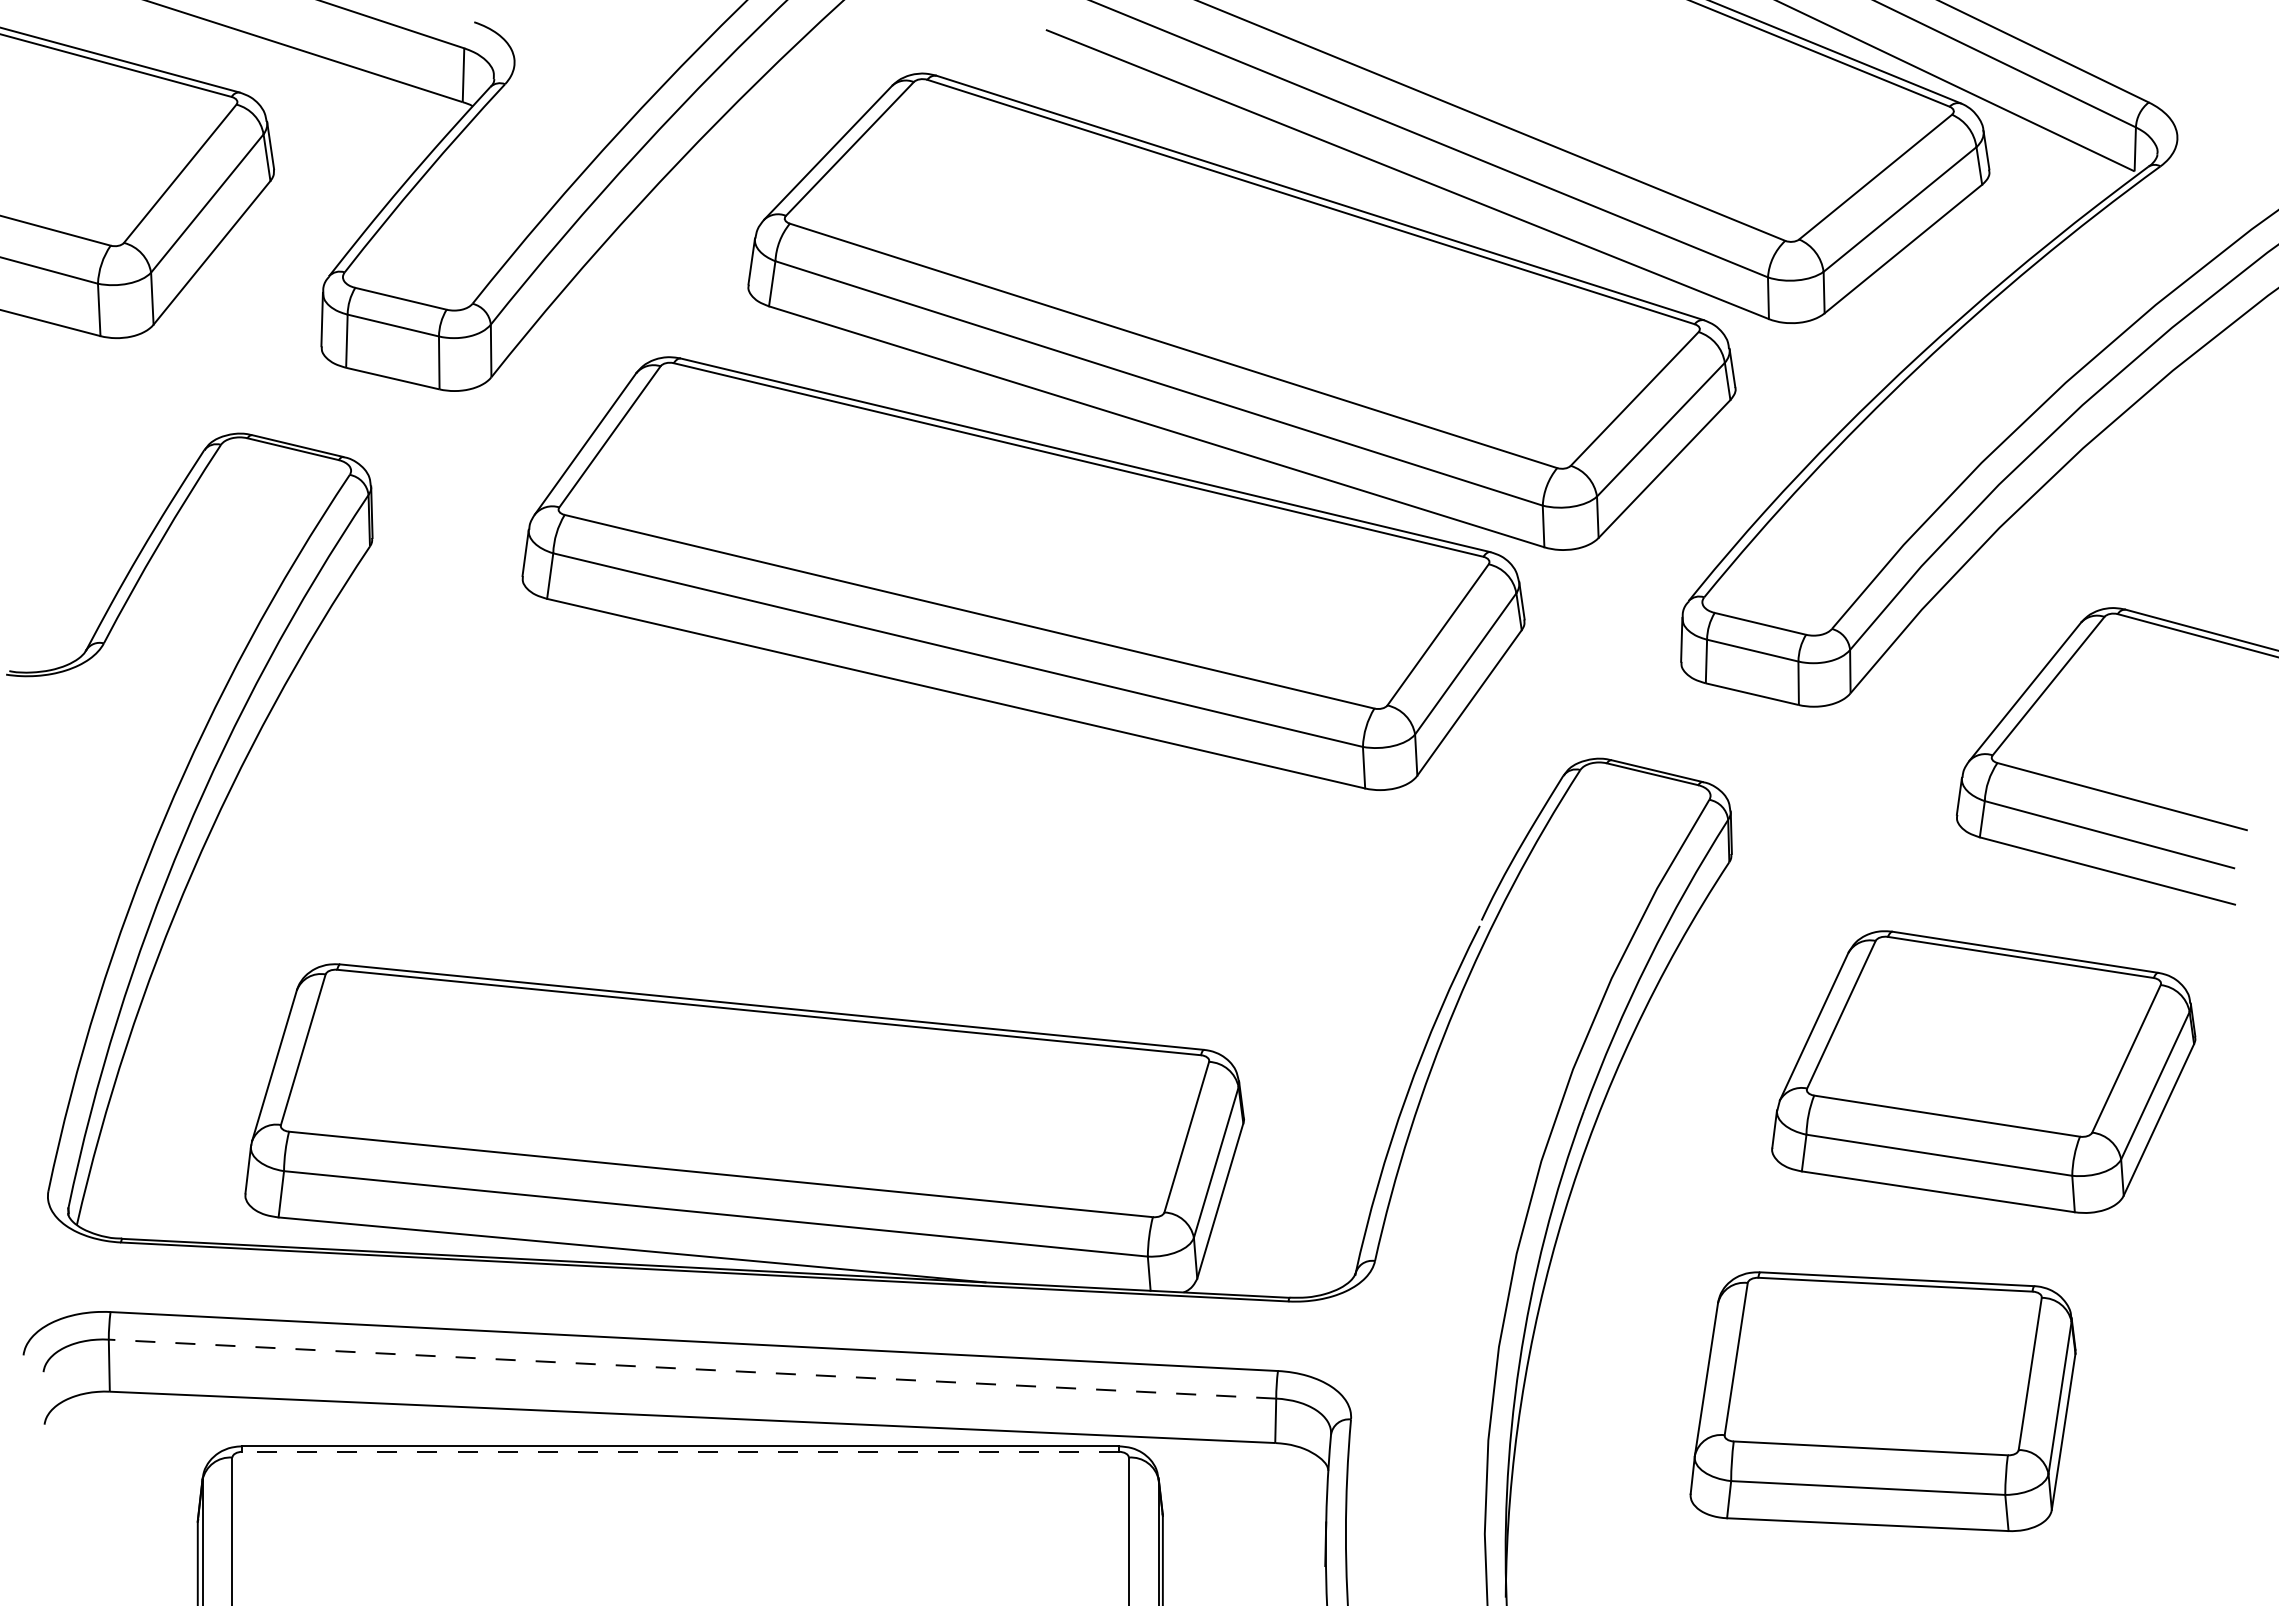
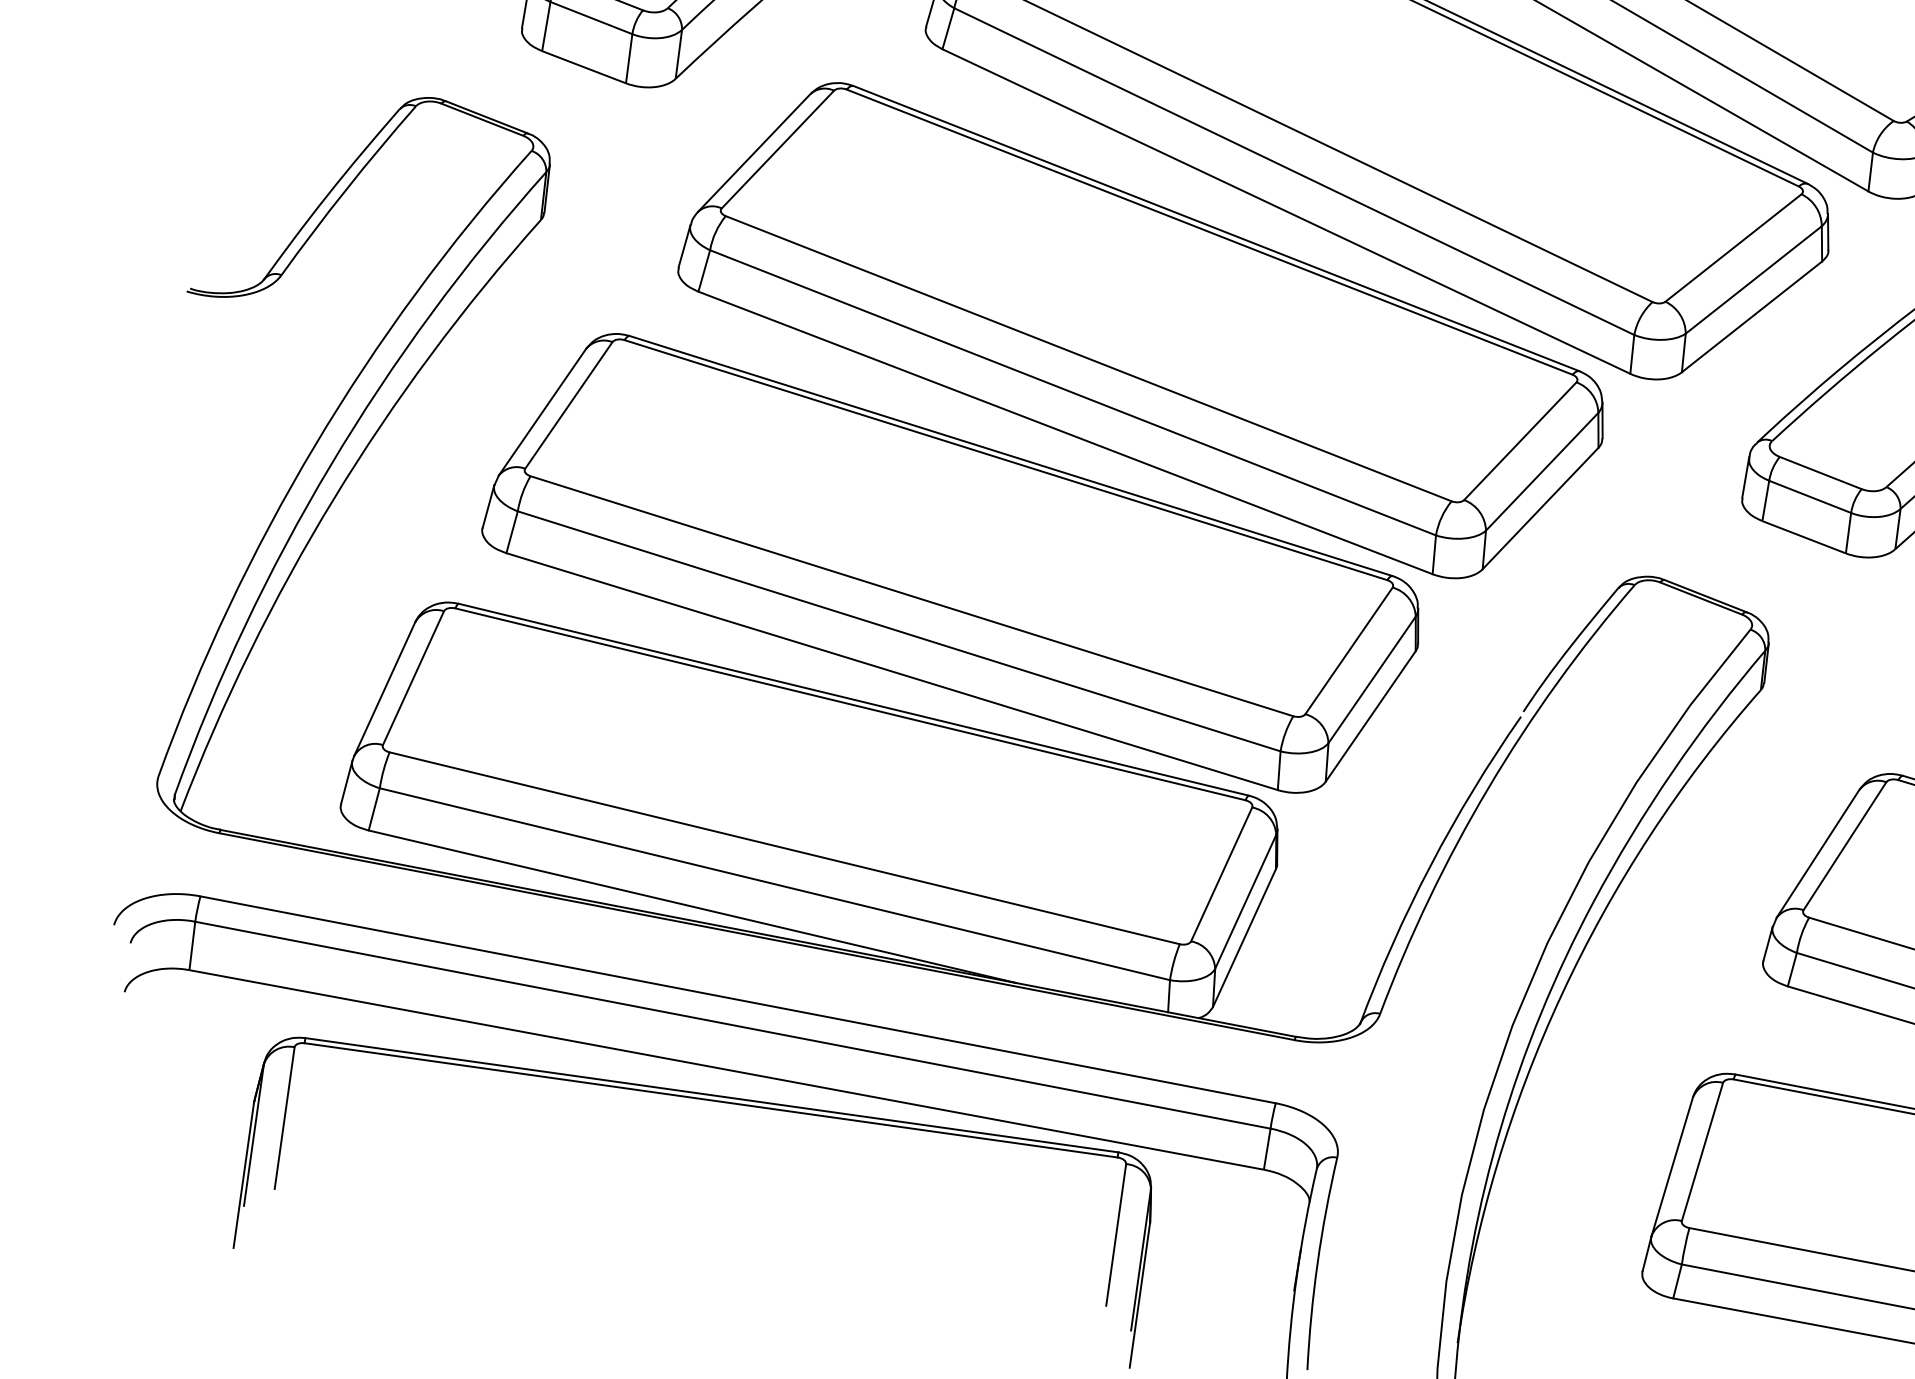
part: (857, 847) -> (953, 562), added
line: (692, 1369) -> (732, 1025), dashed -> solid
line: (680, 1451) -> (711, 1100), dashed -> solid

